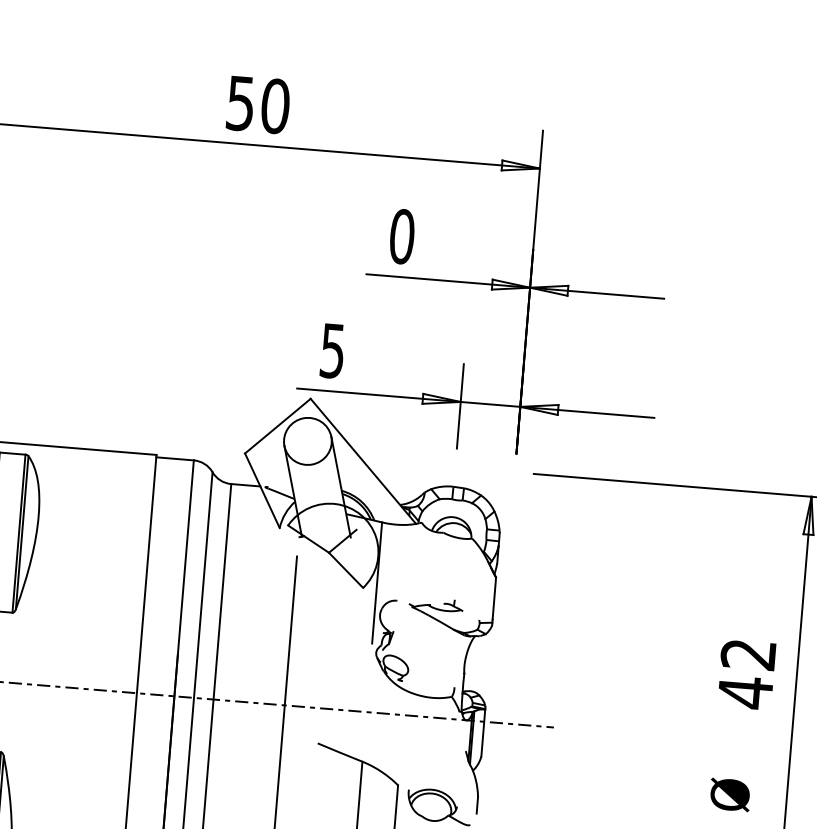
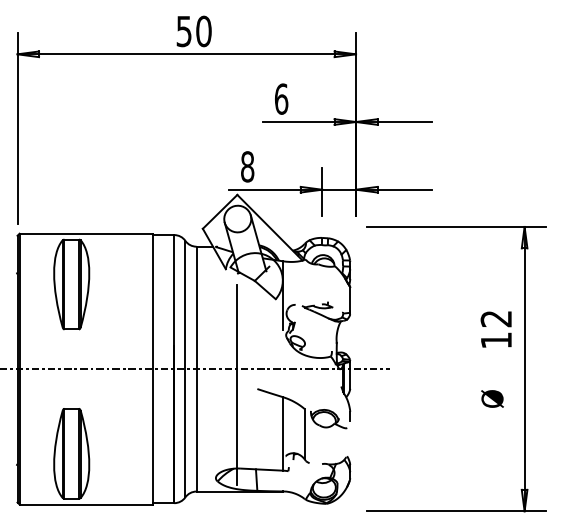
text: (402, 235) -> (281, 98), 0 -> 6
text: (332, 350) -> (247, 166), 5 -> 8
text: (745, 692) -> (496, 340), 42 -> 12

